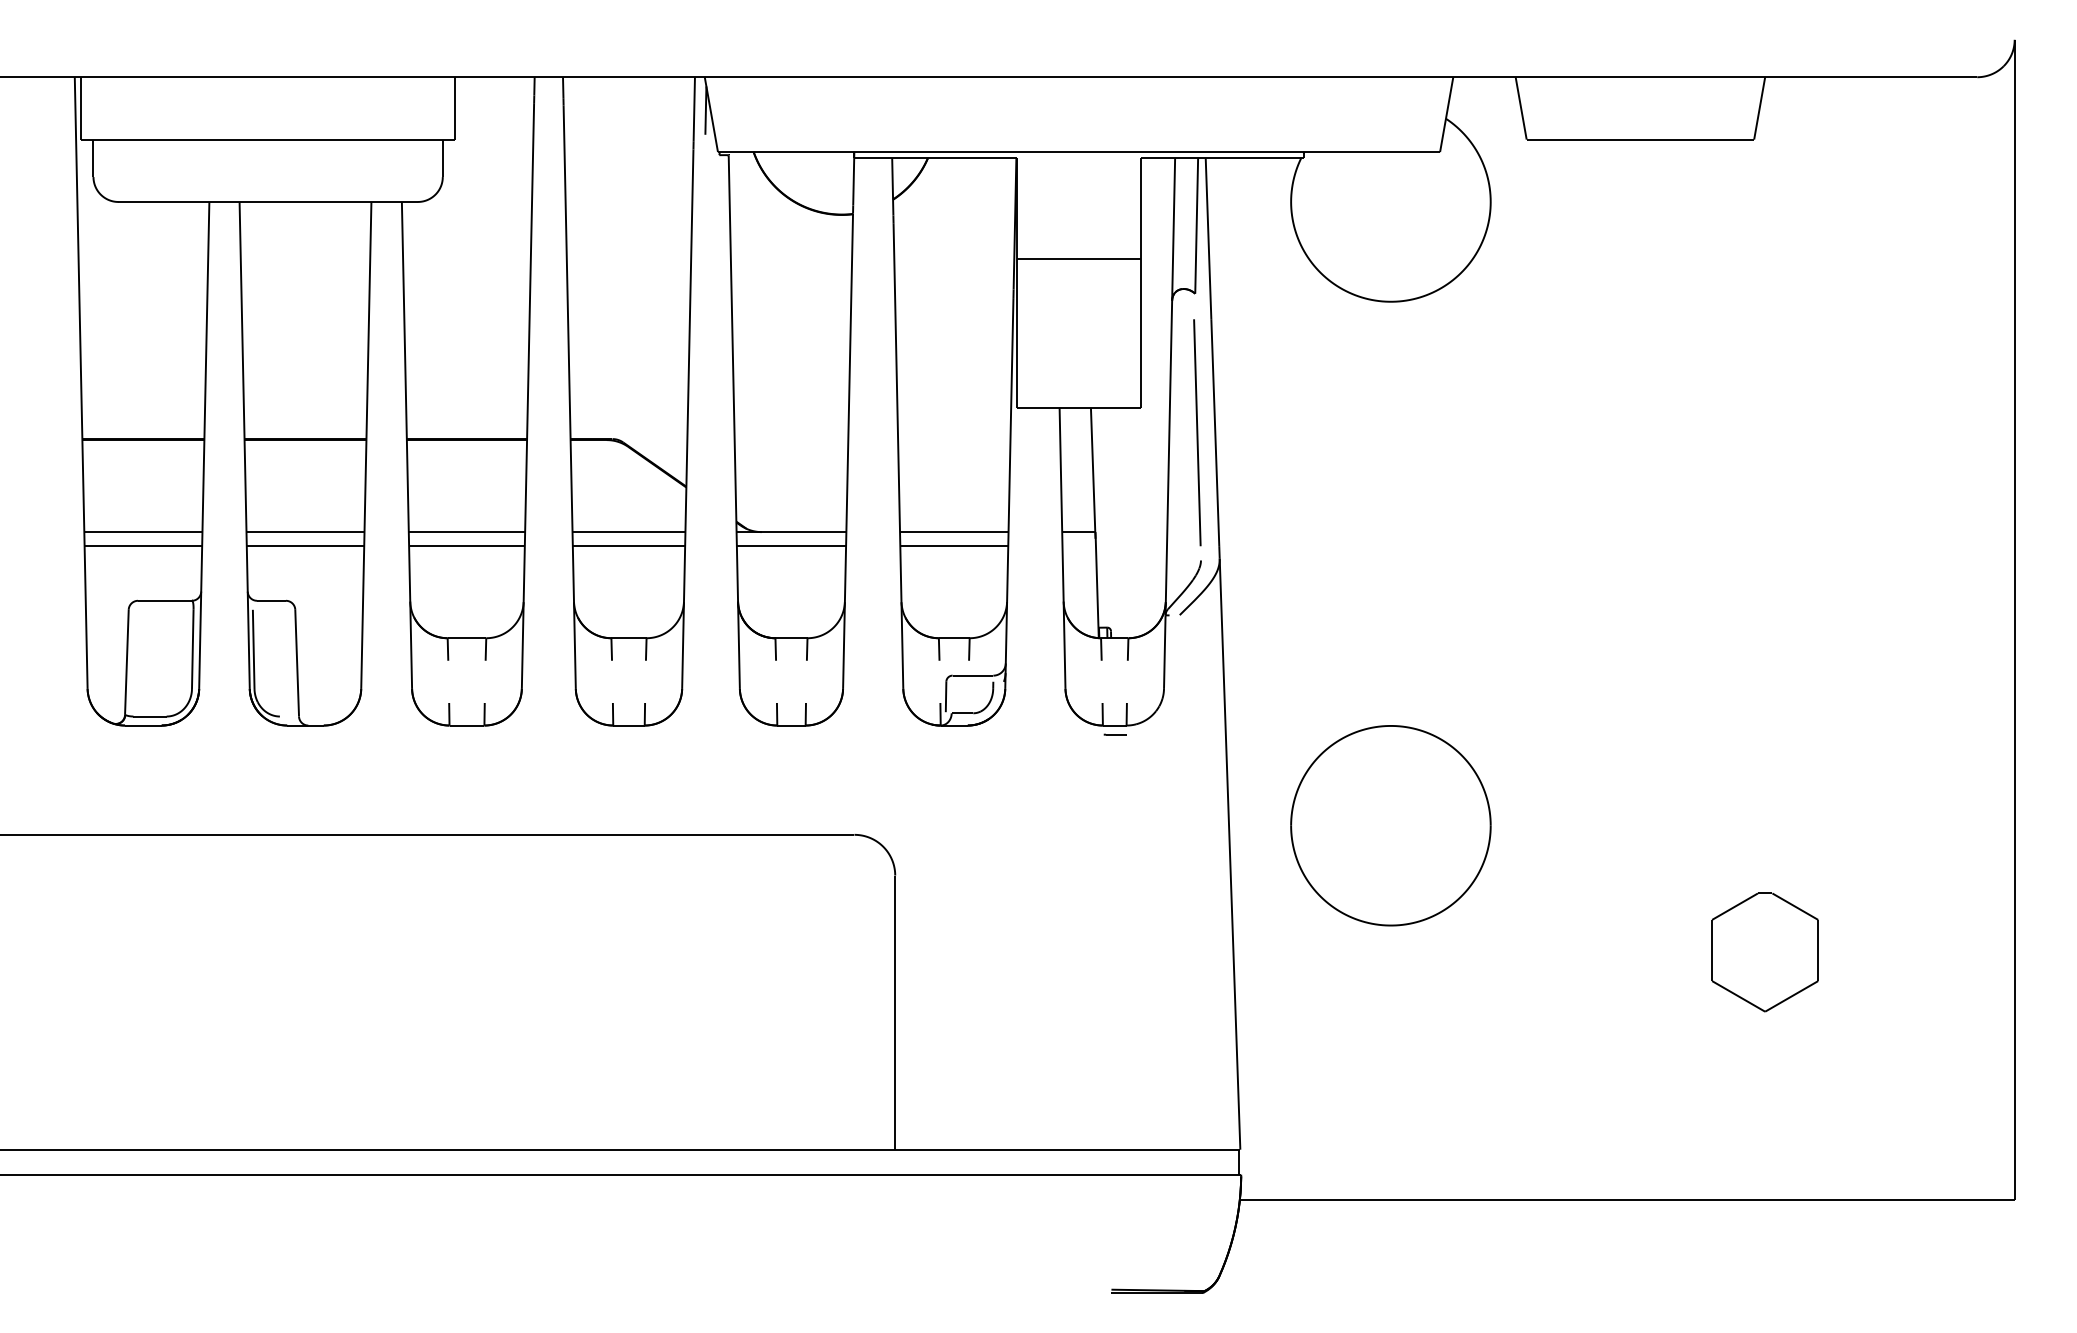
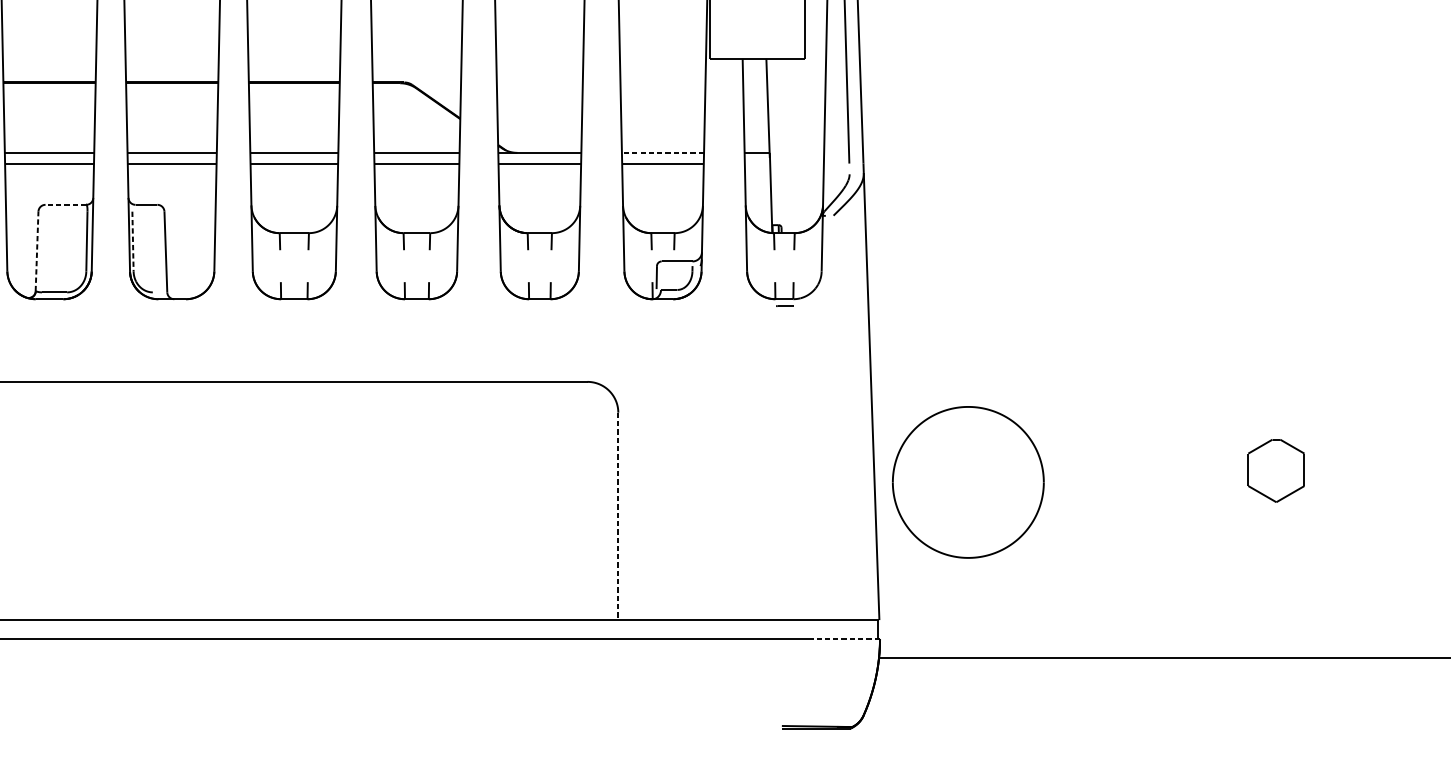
line: (953, 532) -> (662, 153), solid -> dashed
line: (164, 600) -> (65, 204), solid -> dashed
line: (253, 649) -> (132, 241), solid -> dashed
line: (126, 662) -> (36, 251), solid -> dashed
part: (1390, 825) -> (968, 482), moved
part: (1764, 952) -> (1275, 470), size x0.7
line: (895, 1013) -> (618, 517), solid -> dashed
line: (1197, 1174) -> (846, 638), solid -> dashed

